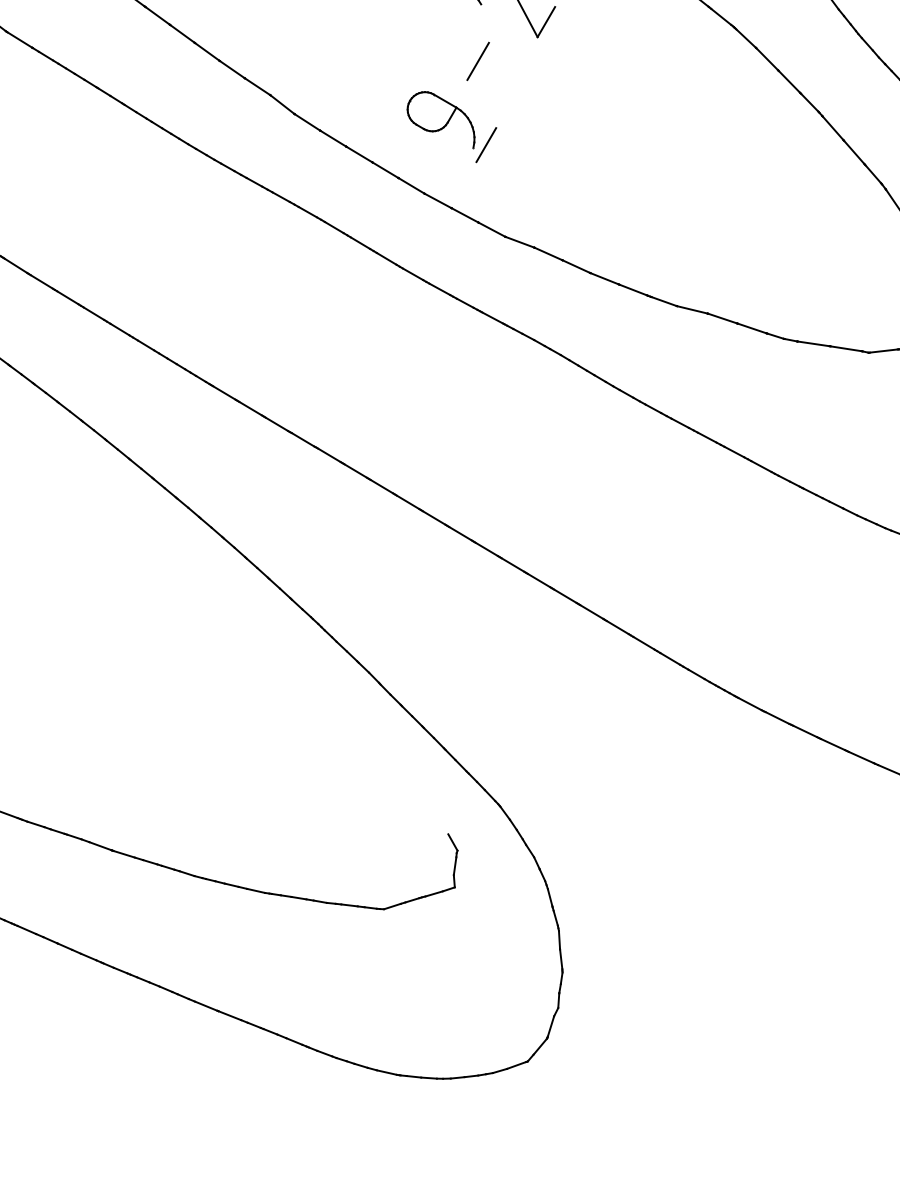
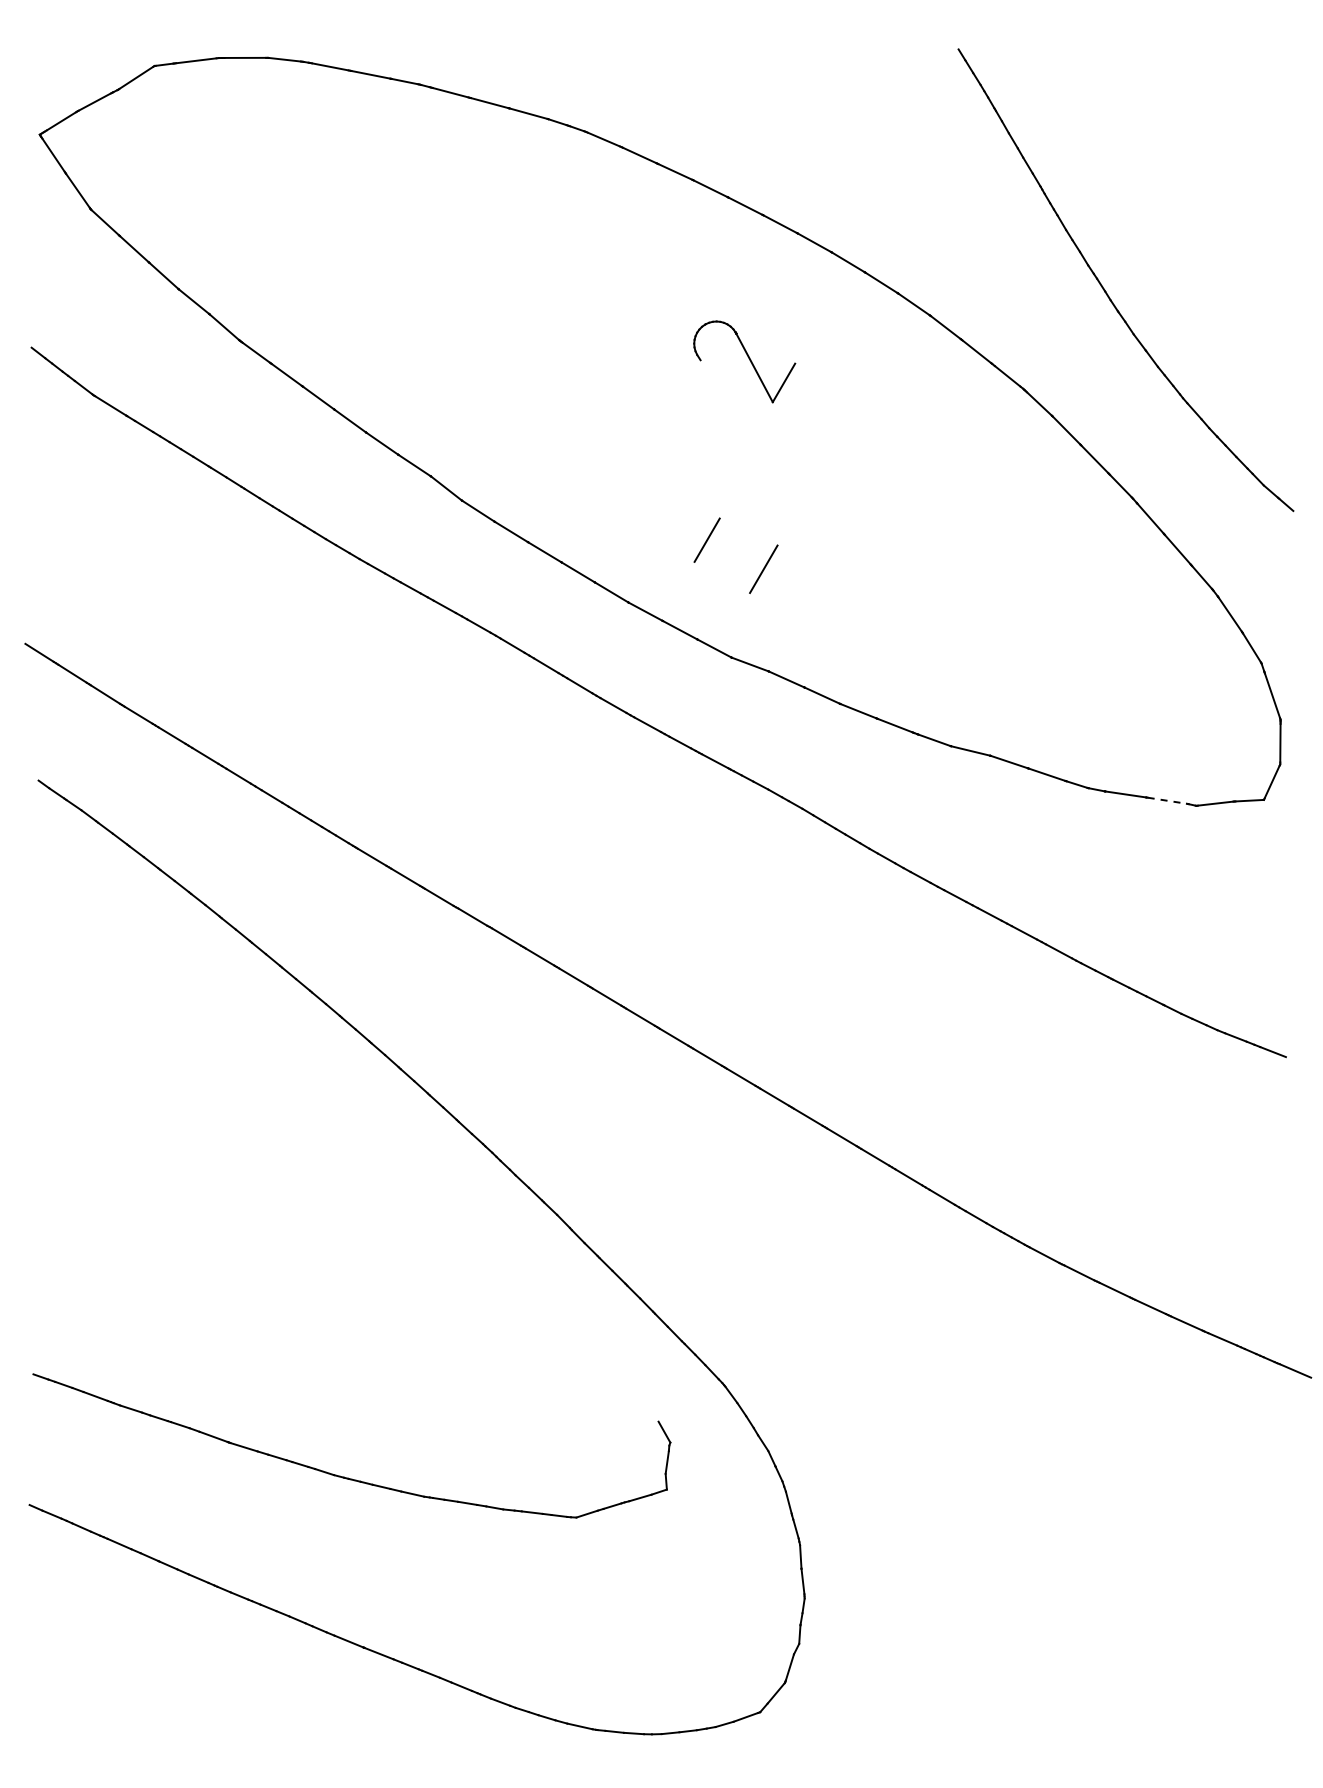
line: (477, 60) -> (763, 568), moved
part: (440, 120) -> (648, 508), removed
line: (846, 348) -> (1167, 800), solid -> dashed

